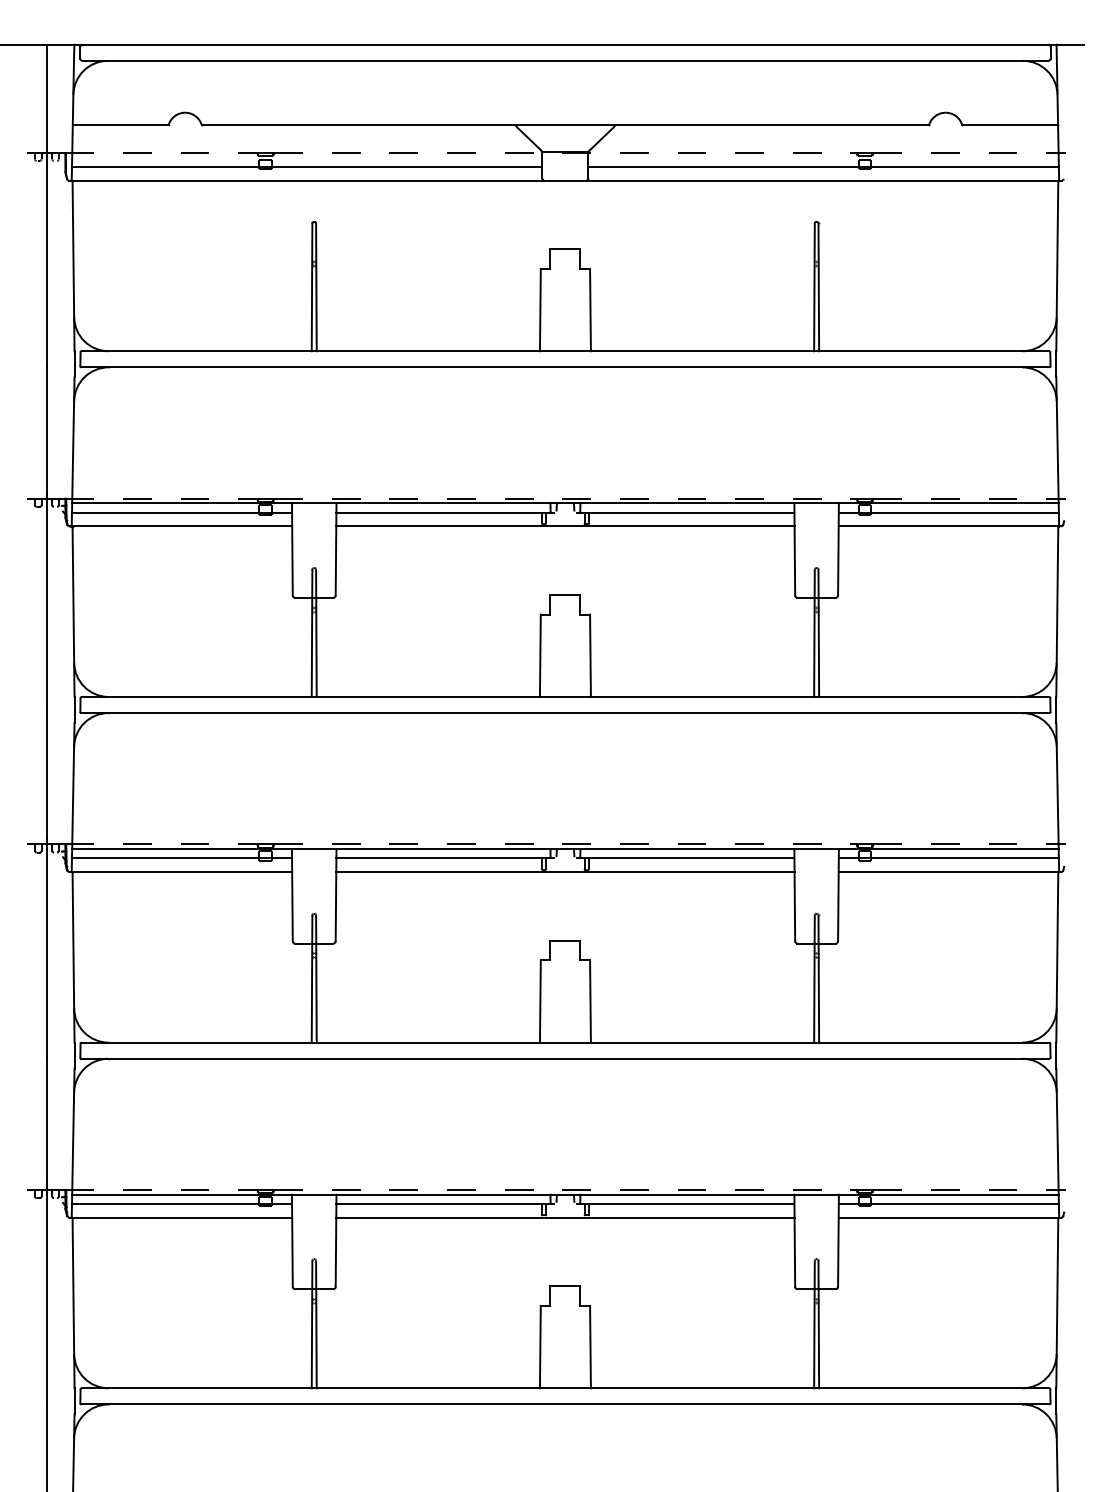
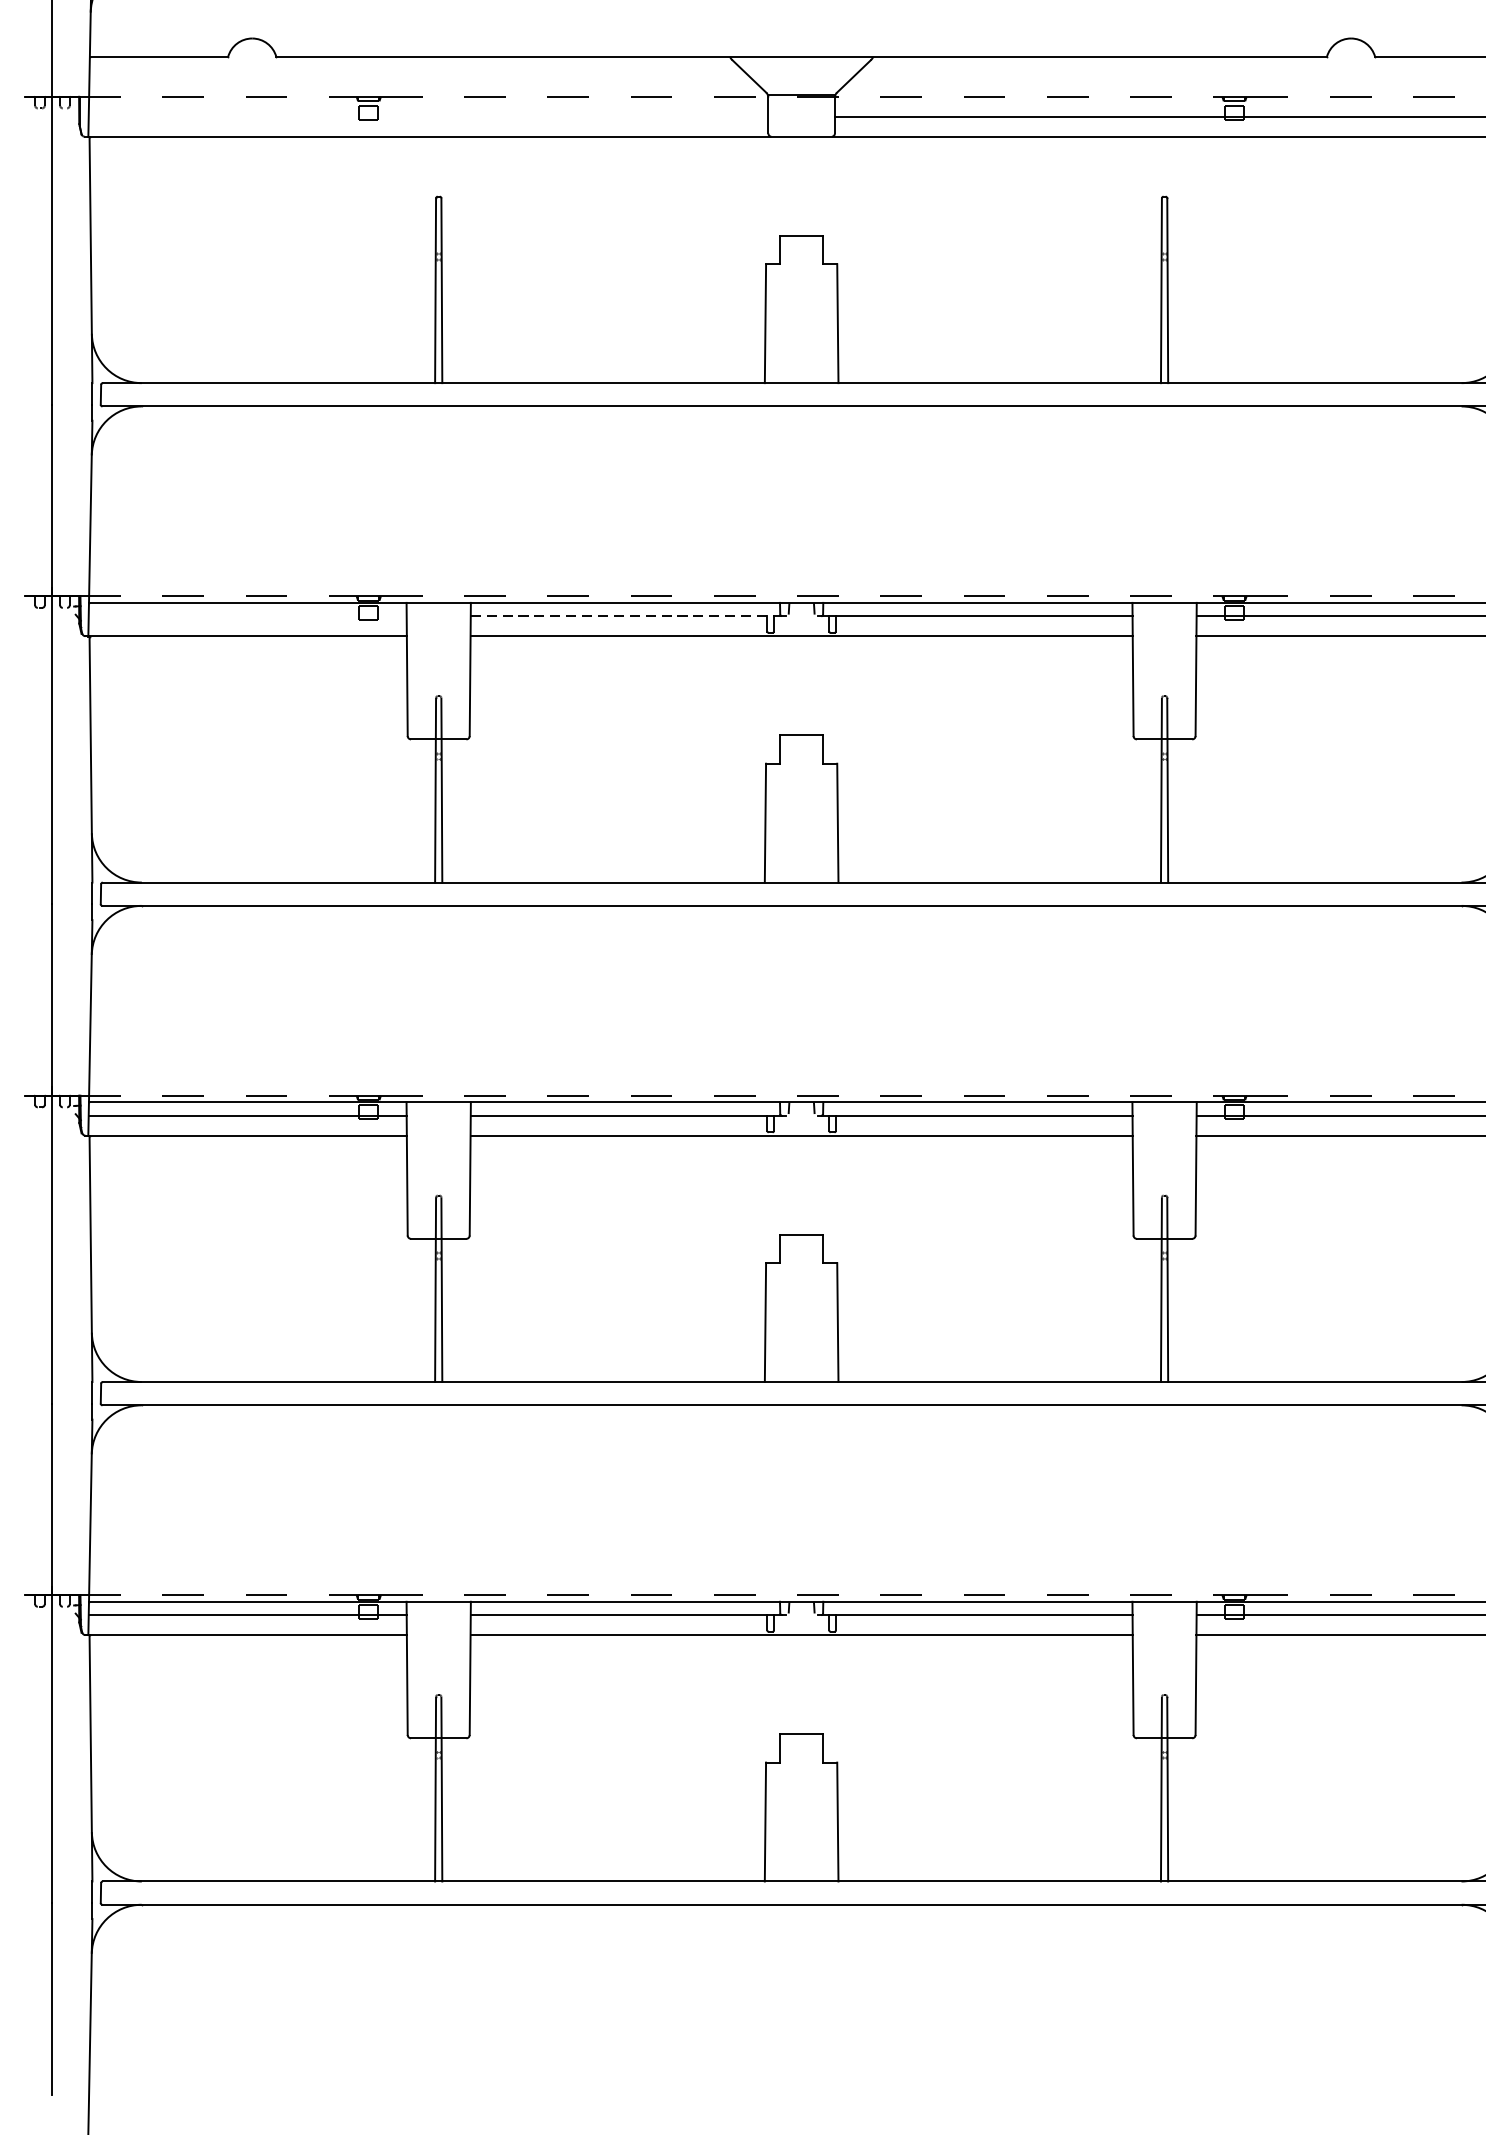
line: (307, 166) -> (428, 116), removed
line: (182, 512) -> (248, 616), removed
line: (444, 512) -> (626, 616), solid -> dashed

